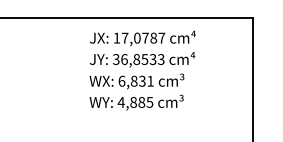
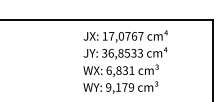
text: (153, 37) -> (134, 35), 17,0787 -> 17,0767
text: (135, 102) -> (119, 87), 4,885 -> 9,179

